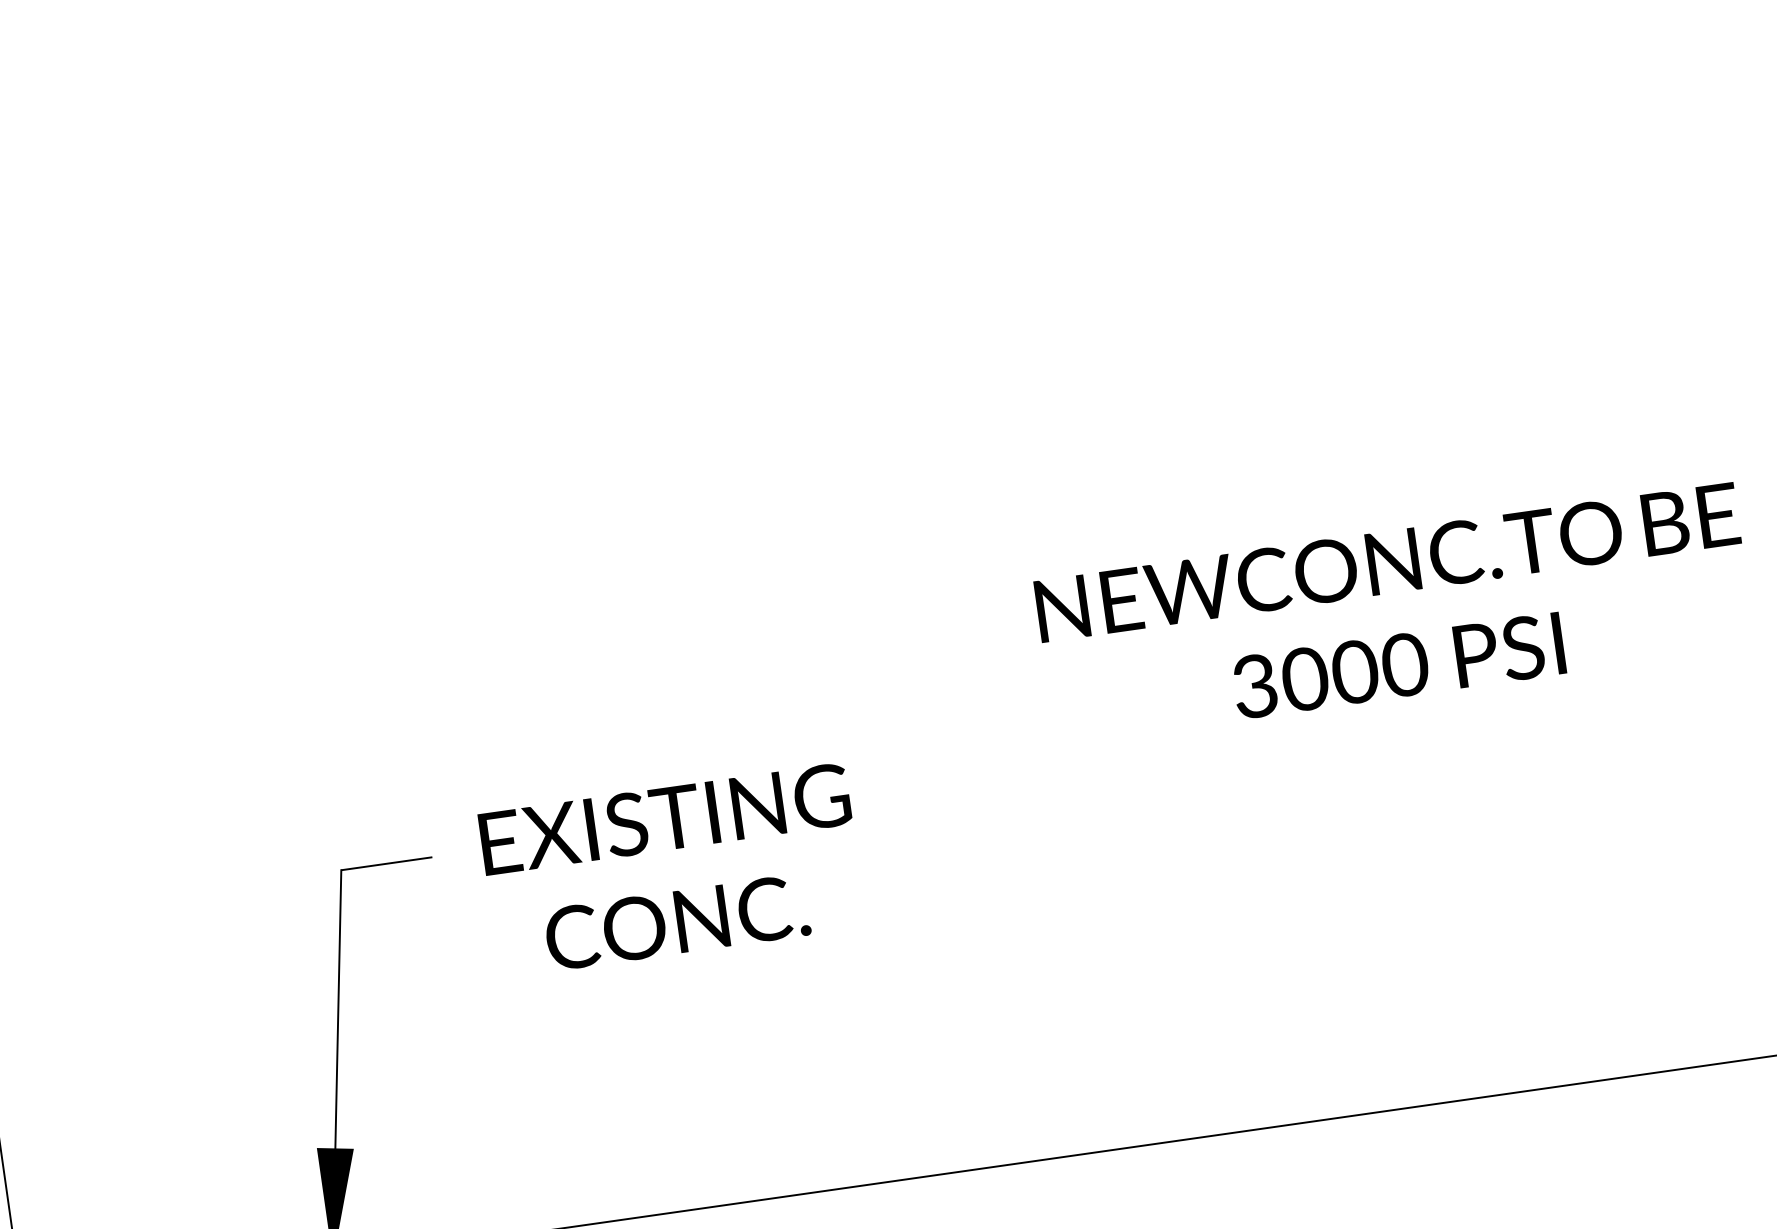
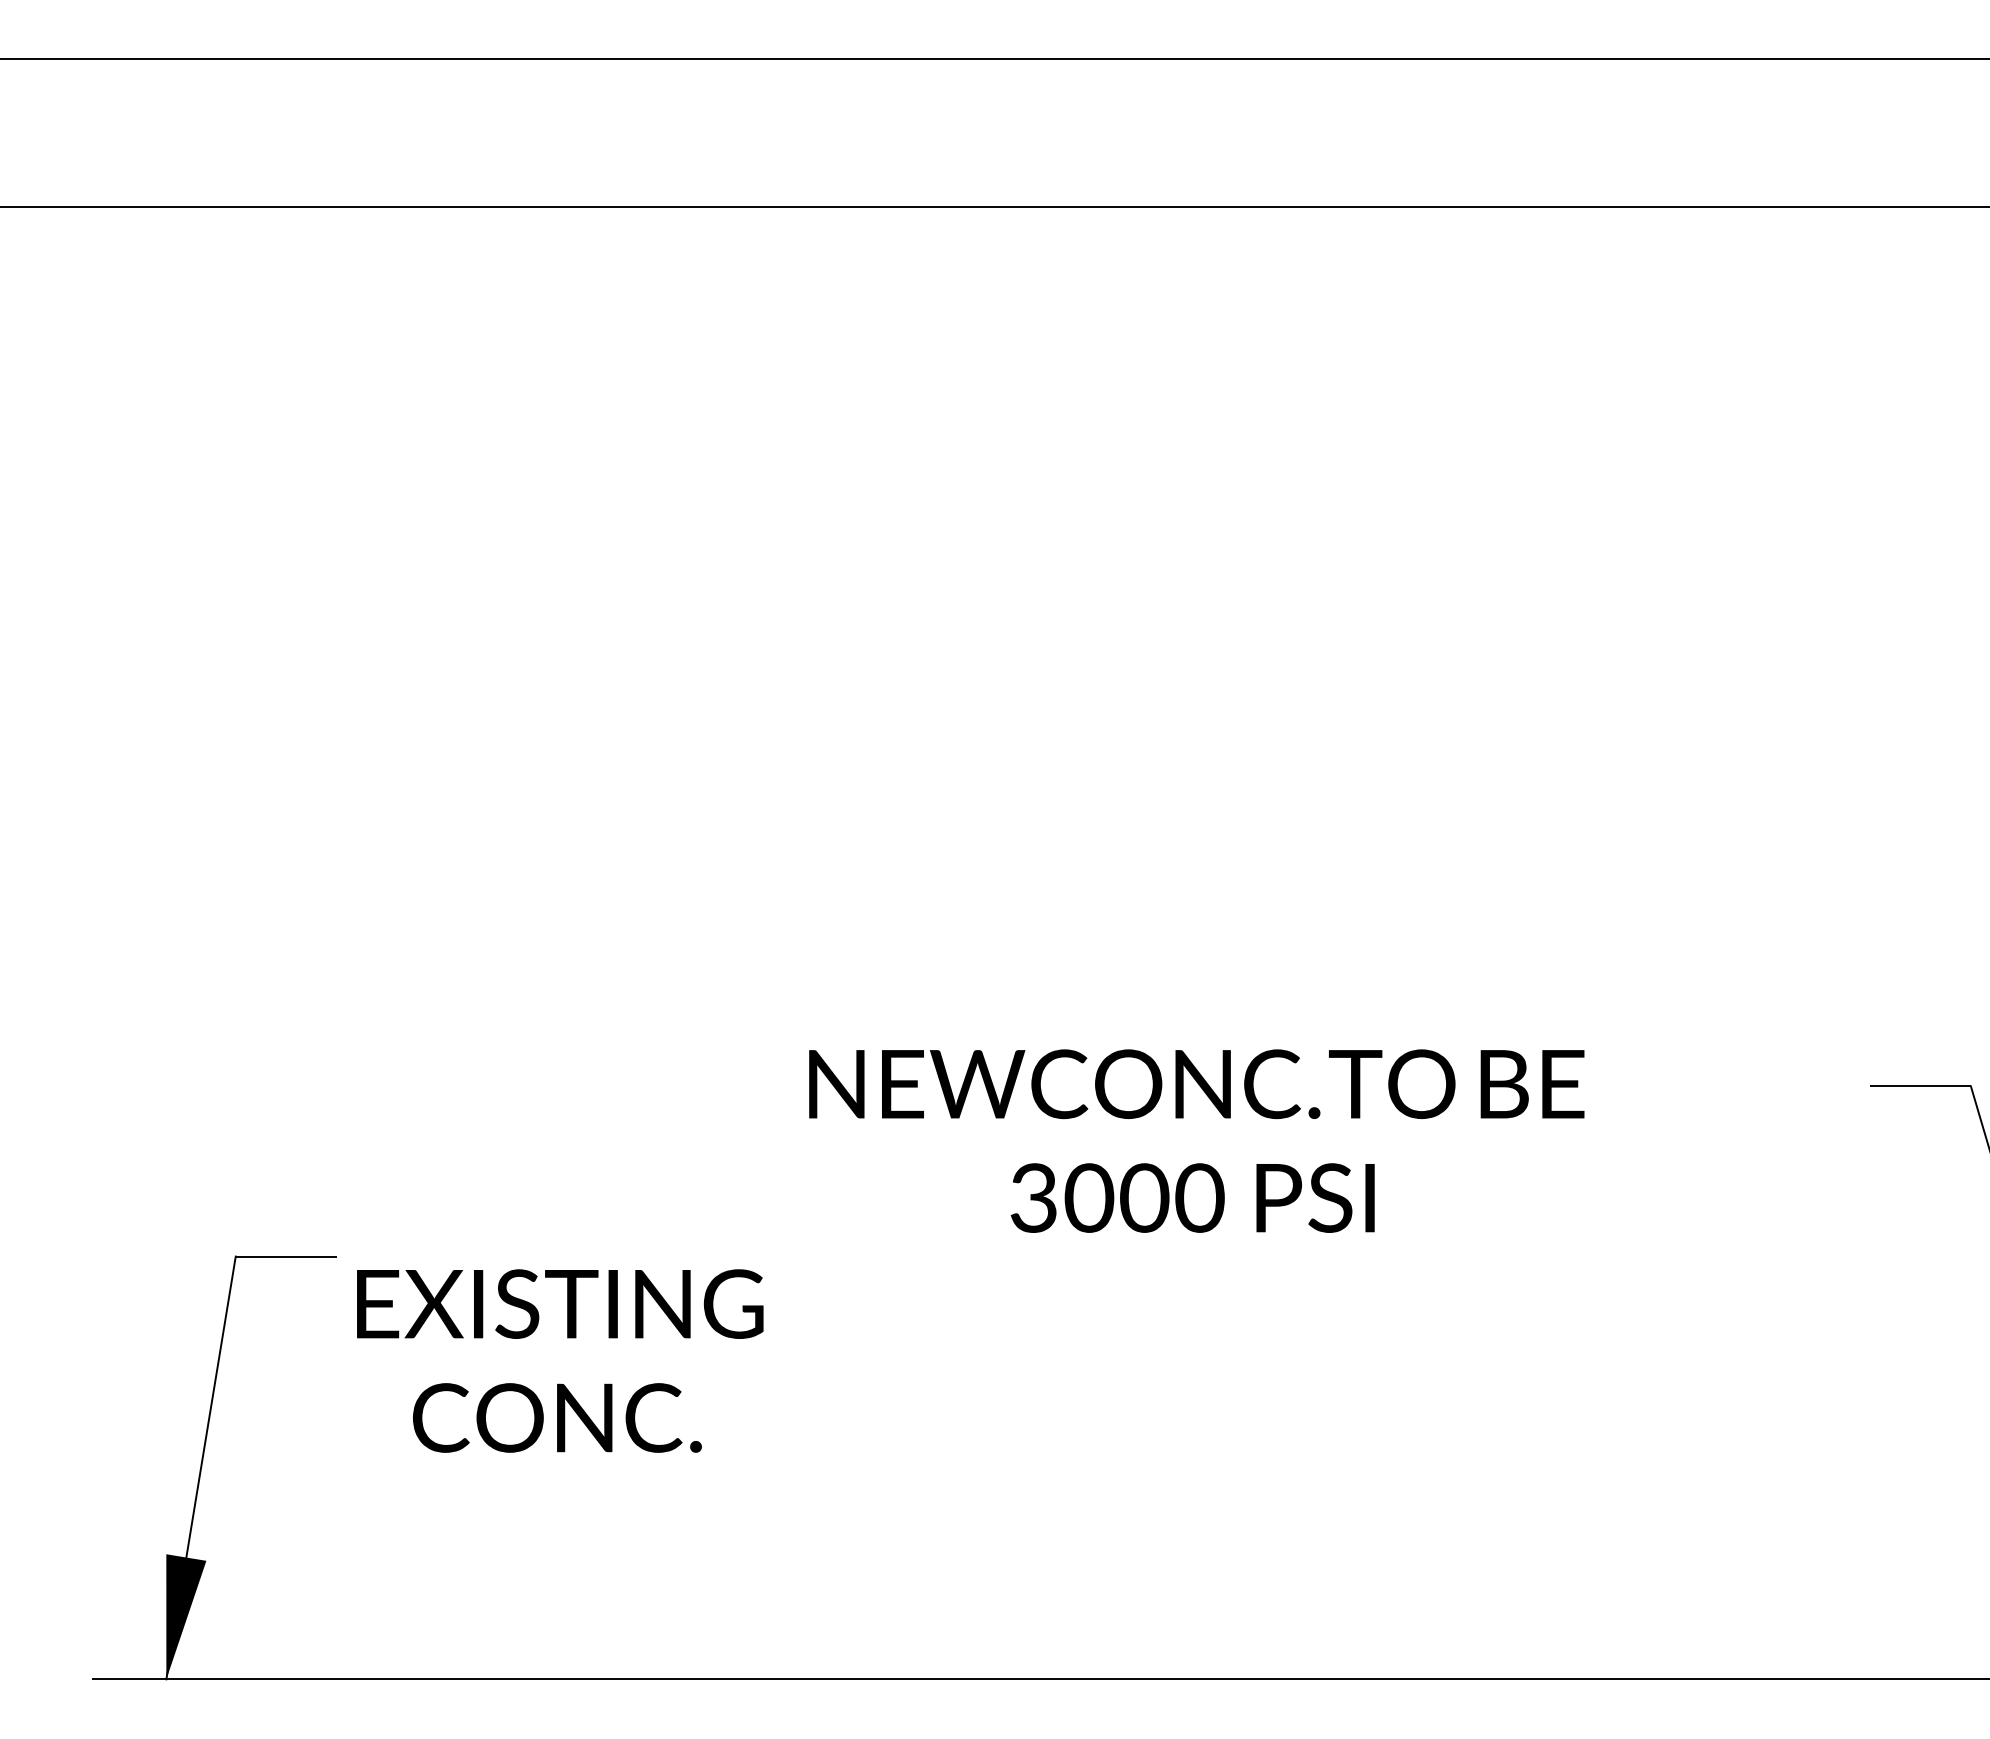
text: (1394, 613) -> (1196, 1140), moved
text: (672, 869) -> (560, 1360), moved

